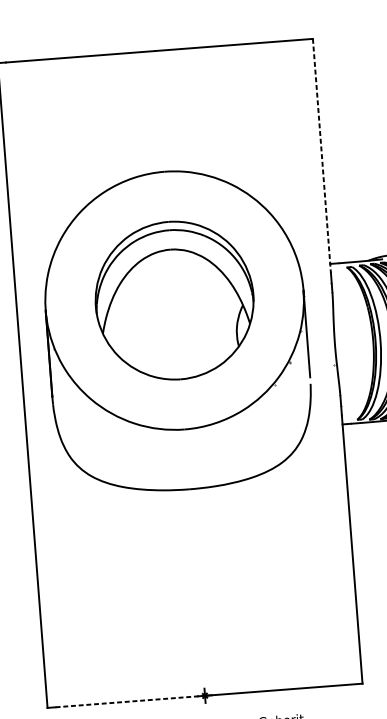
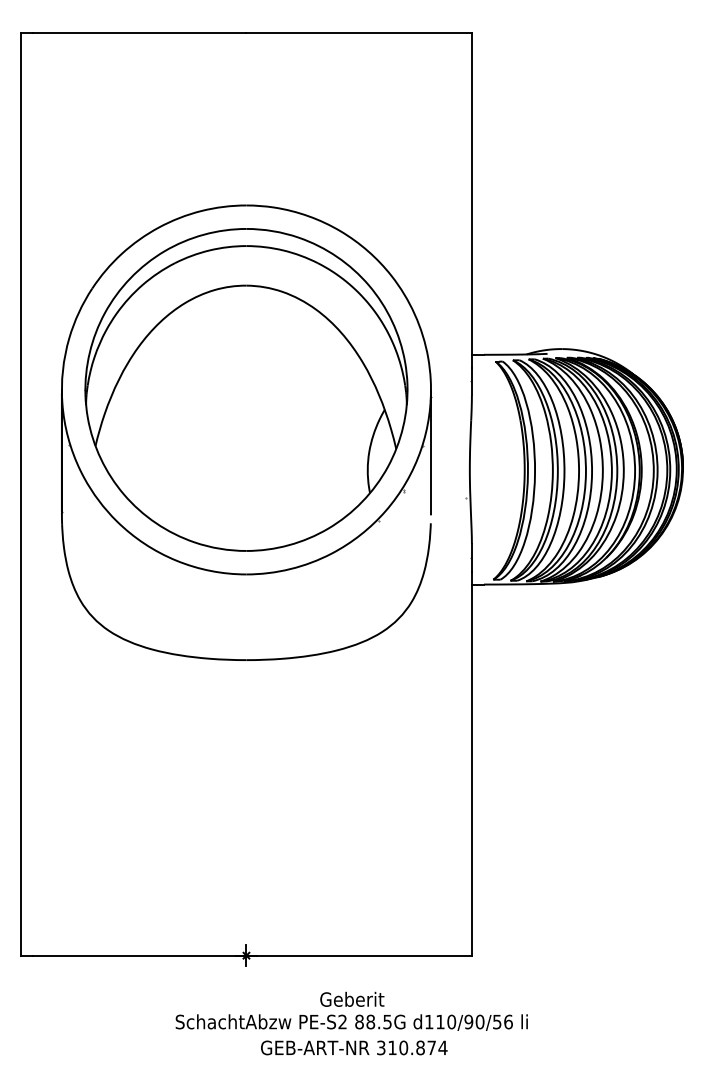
line: (321, 156) -> (471, 200), dashed -> solid
part: (174, 300) -> (246, 389), size x1.43
line: (130, 701) -> (139, 955), dashed -> solid

